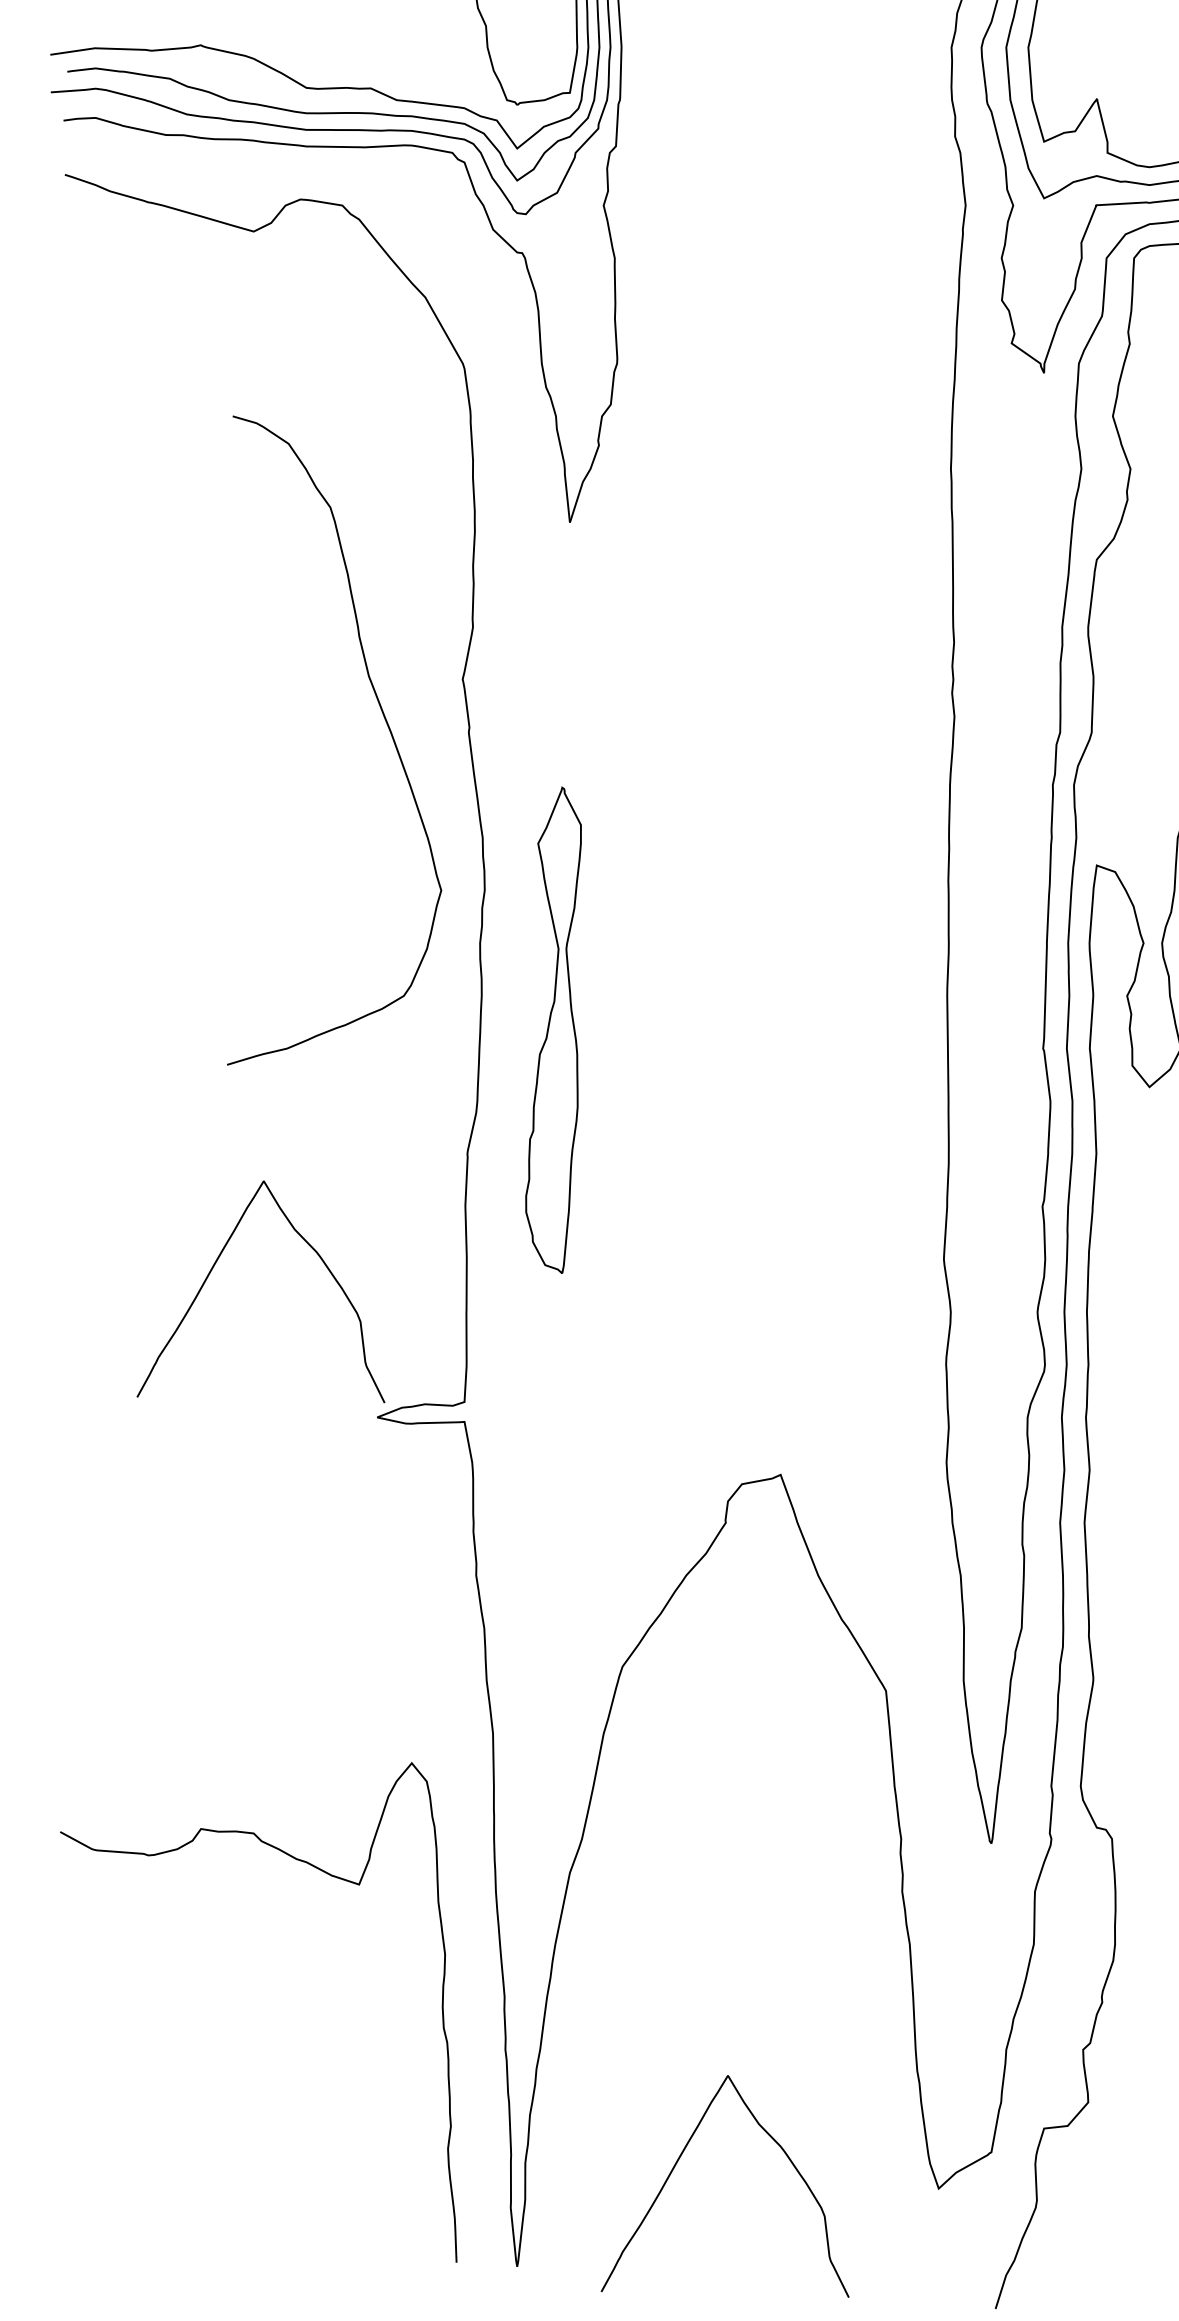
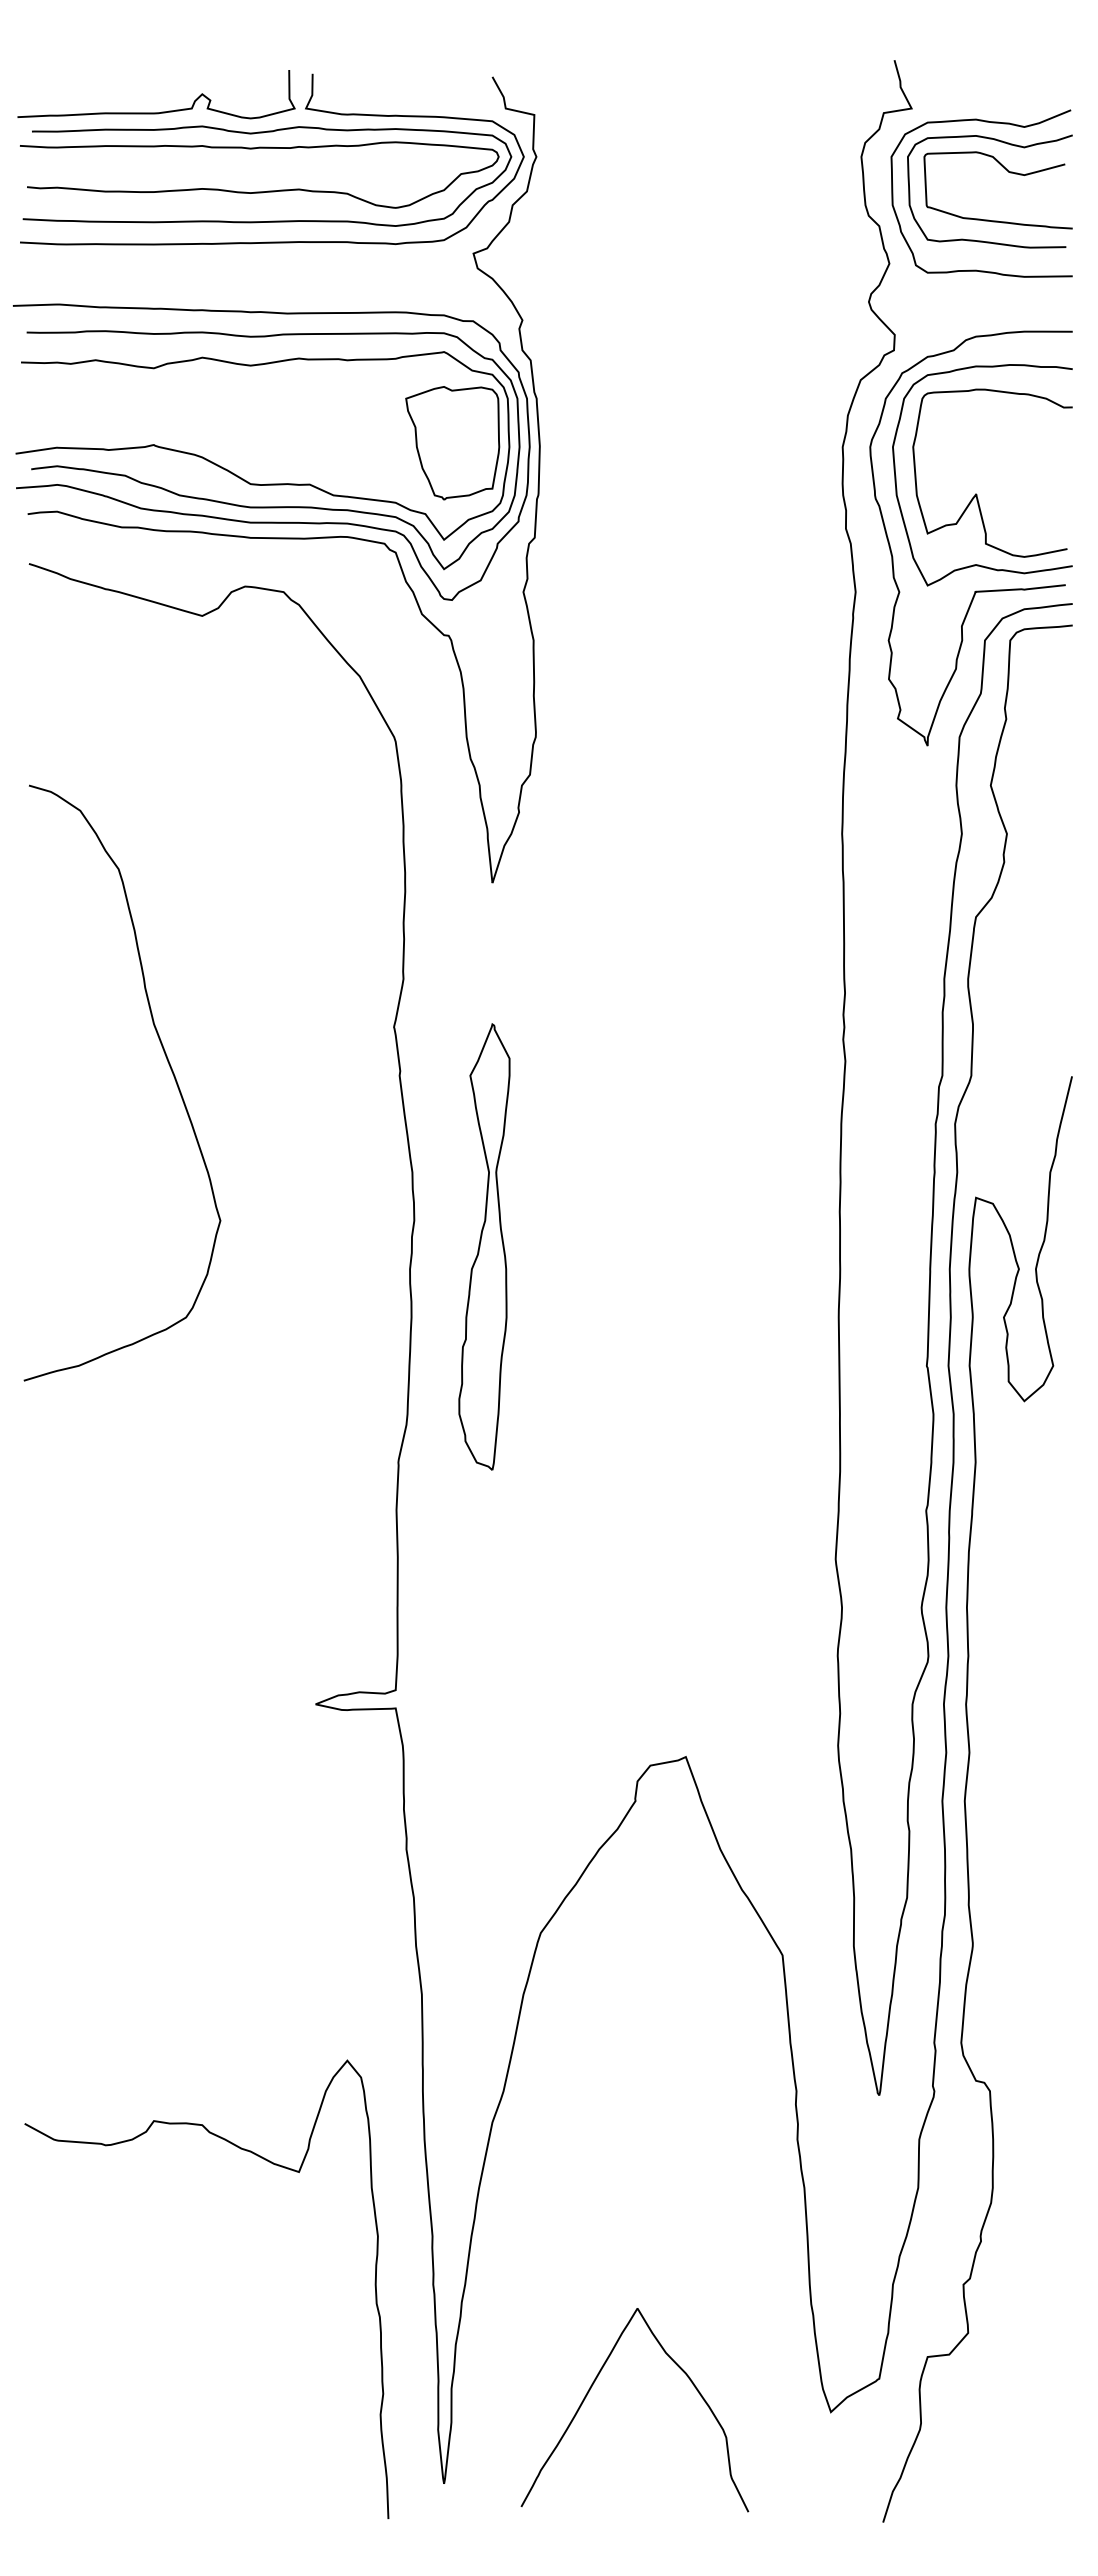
curve: (383, 718) -> (167, 1062), moved
part: (553, 1029) -> (484, 1246), moved
curve: (216, 1262) -> (168, 1562), removed
curve: (330, 1876) -> (272, 2164), moved

